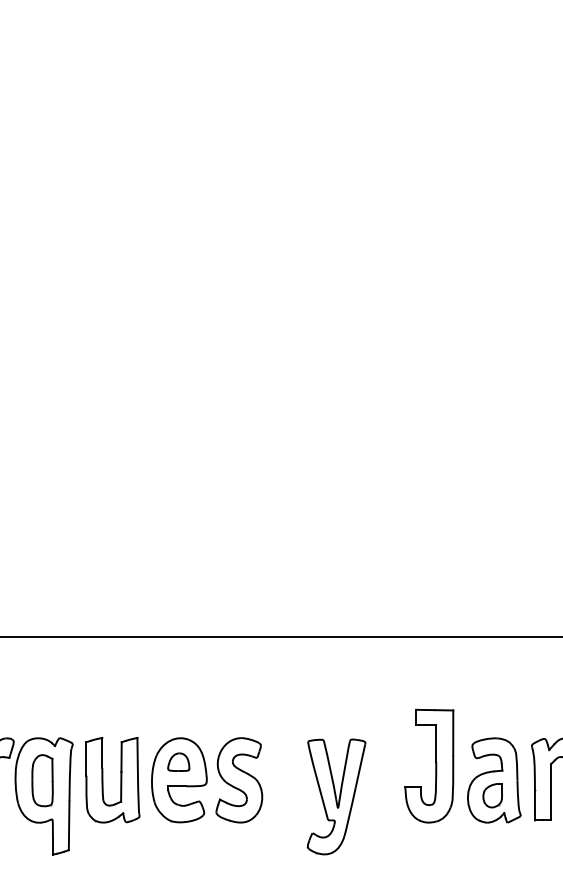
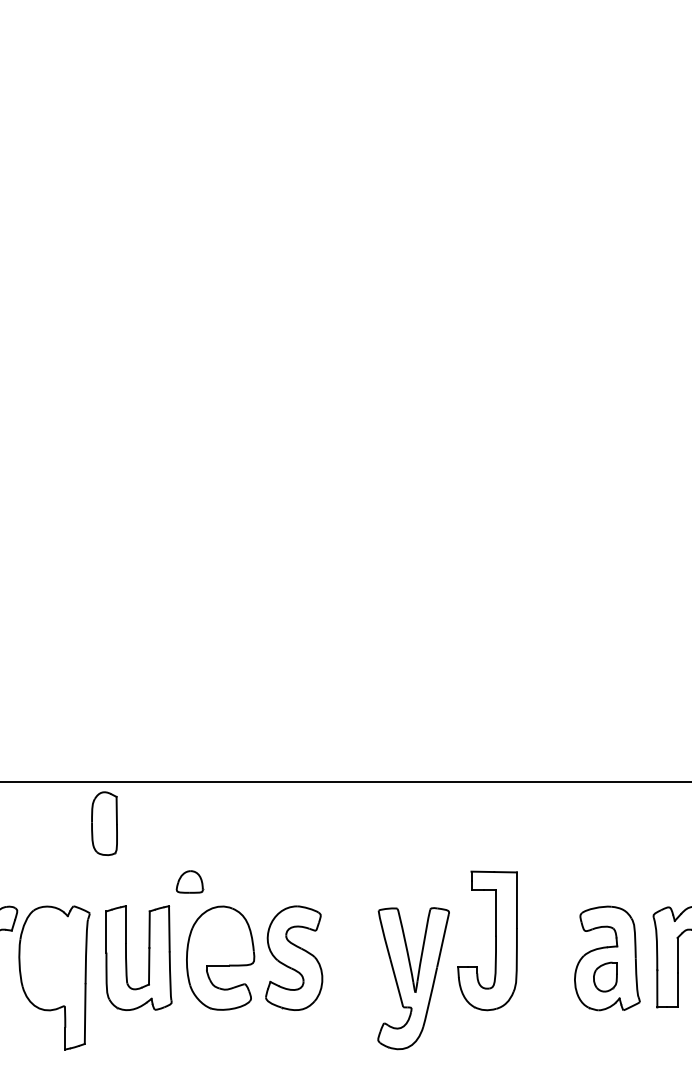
part: (178, 761) -> (189, 881), moved
part: (435, 765) -> (495, 940), moved
part: (42, 780) -> (104, 823), moved

